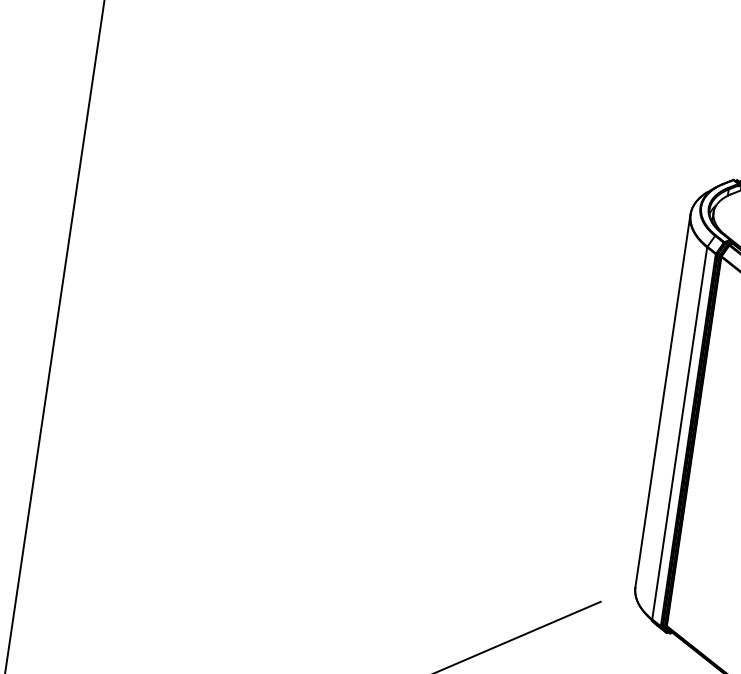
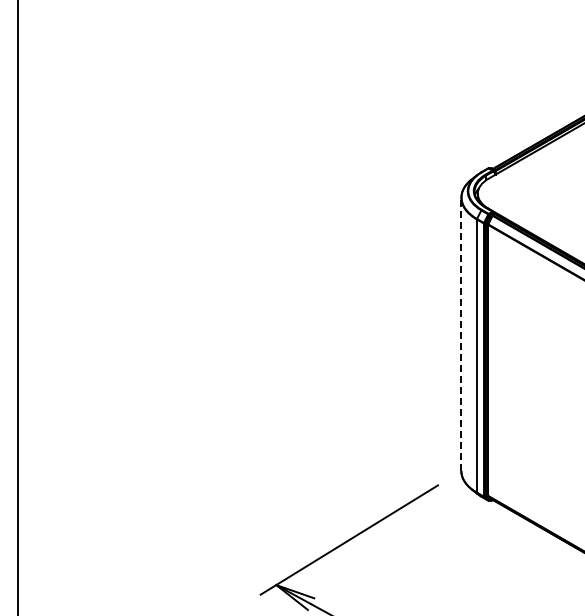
line: (663, 400) -> (461, 334), solid -> dashed

